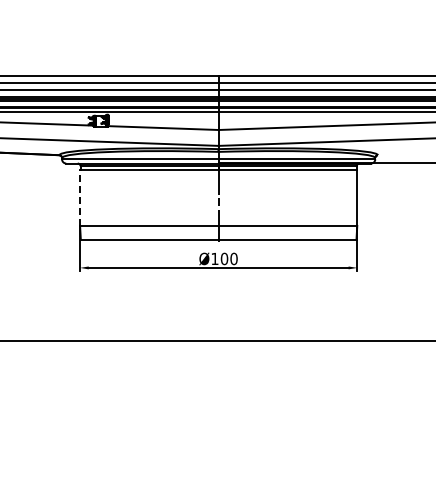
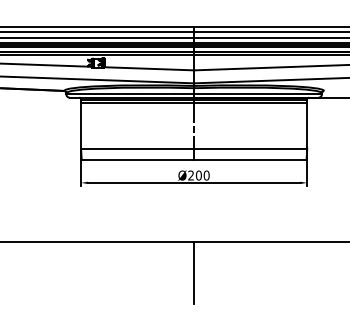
line: (80, 198) -> (81, 126), dashed -> solid
text: (214, 258) -> (190, 175), Ø100 -> Ø200
line: (218, 378) -> (194, 273), added

